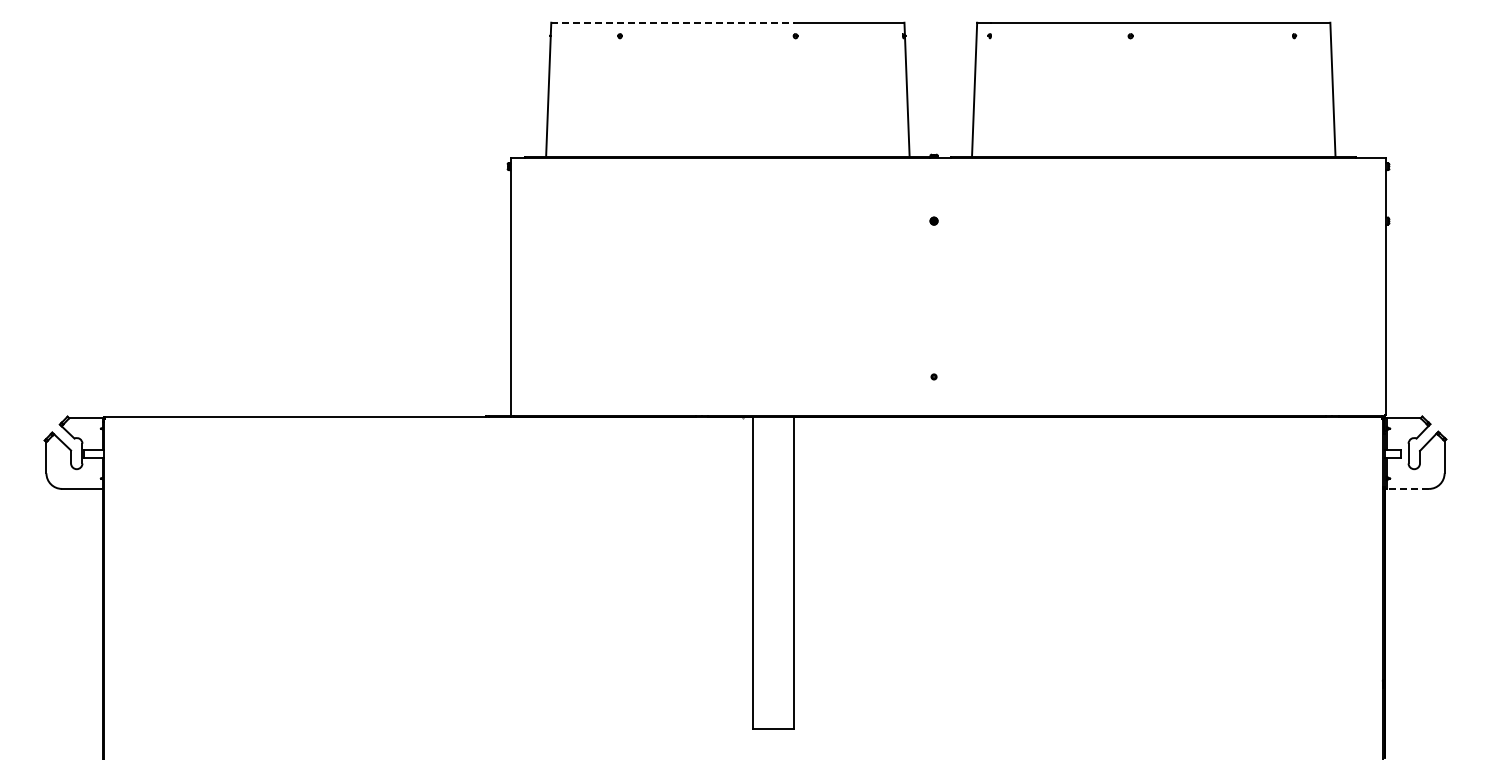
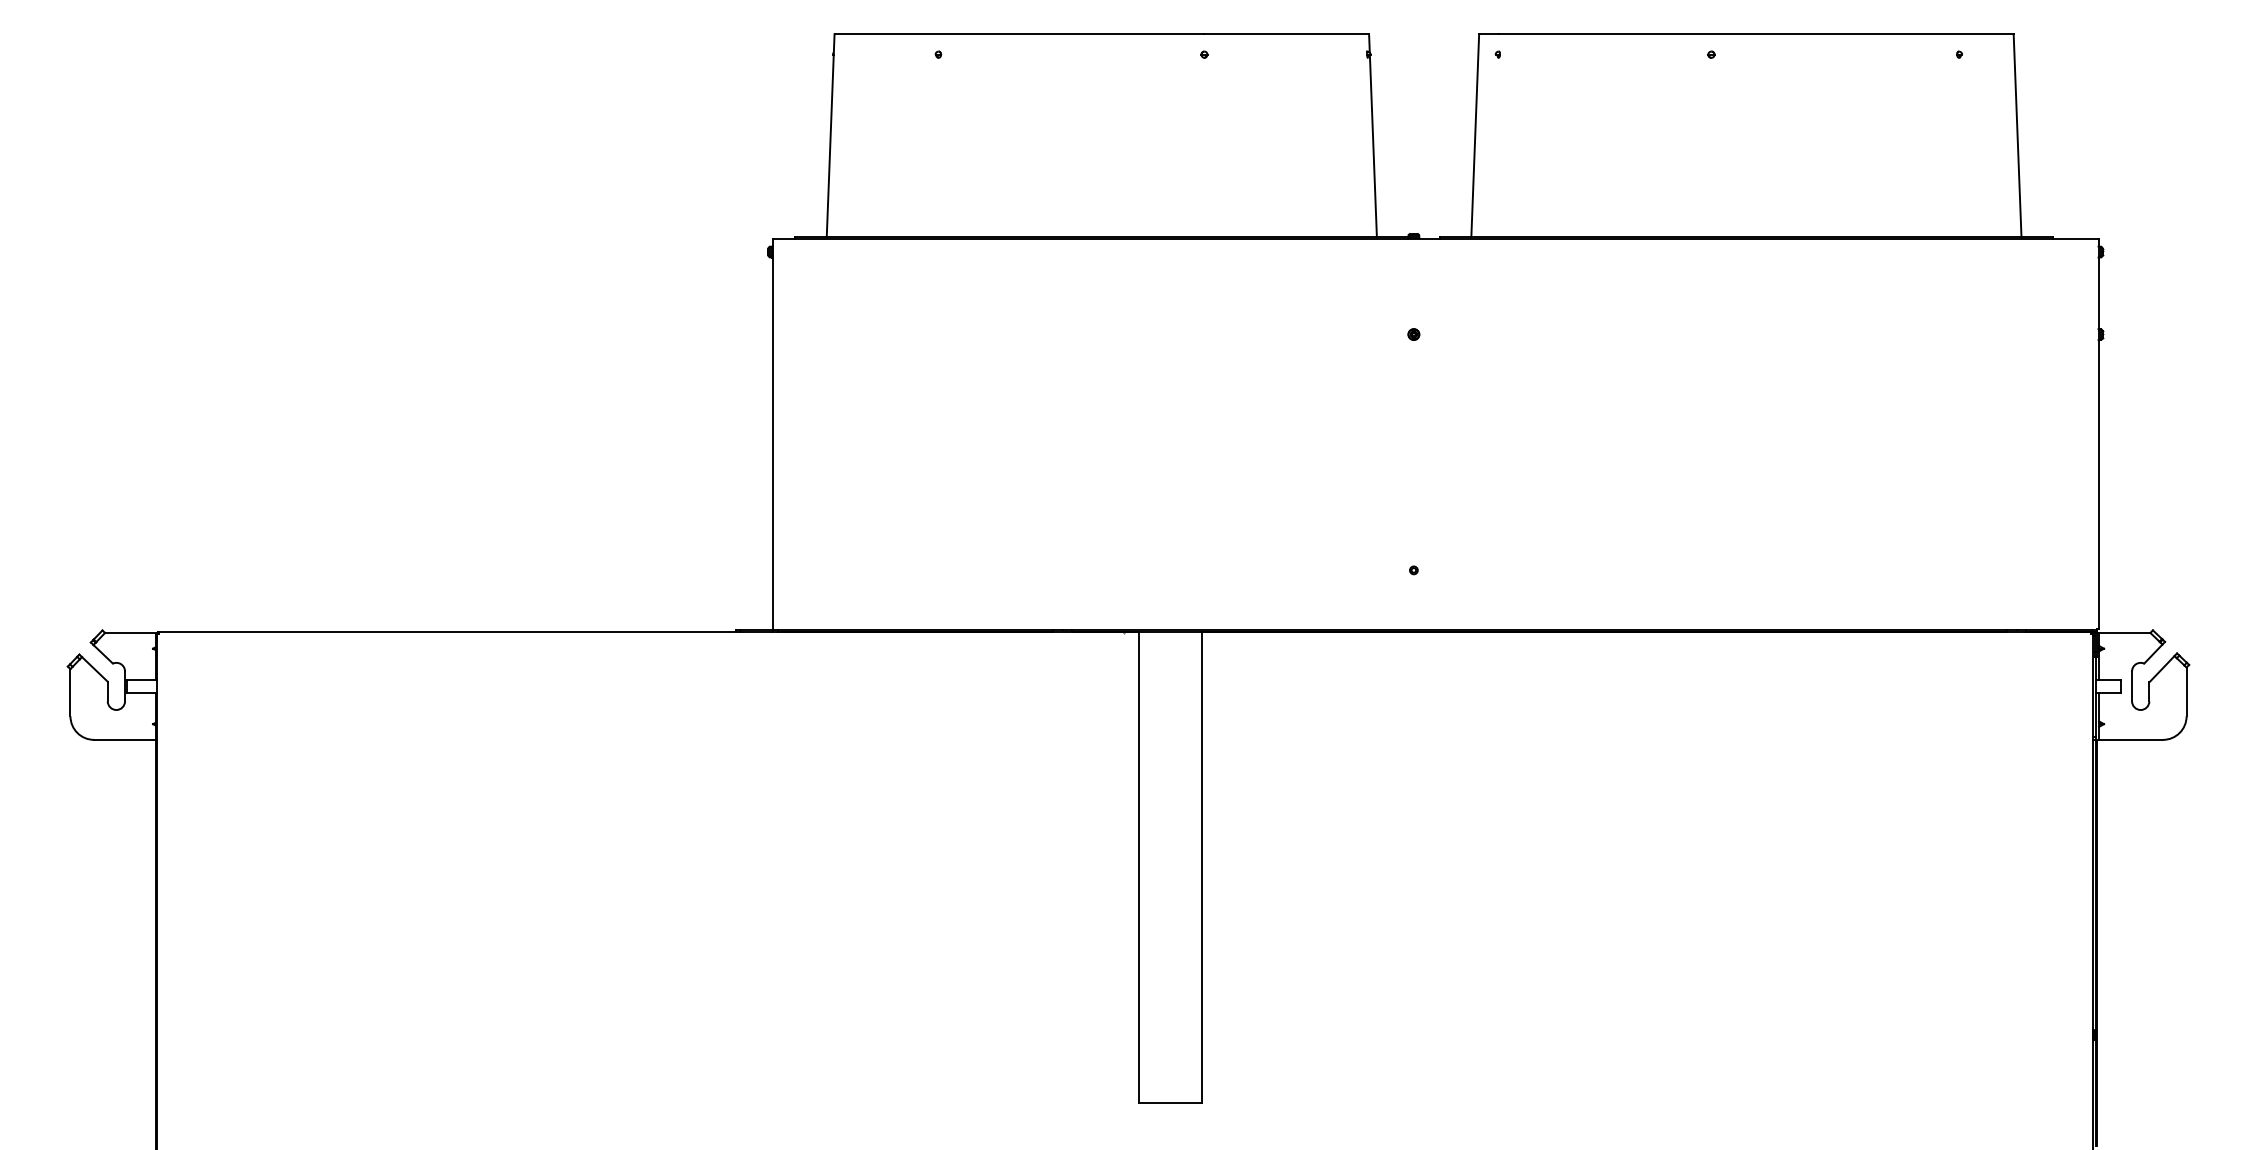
line: (673, 22) -> (1019, 33), dashed -> solid
line: (1407, 488) -> (2130, 739), dashed -> solid

